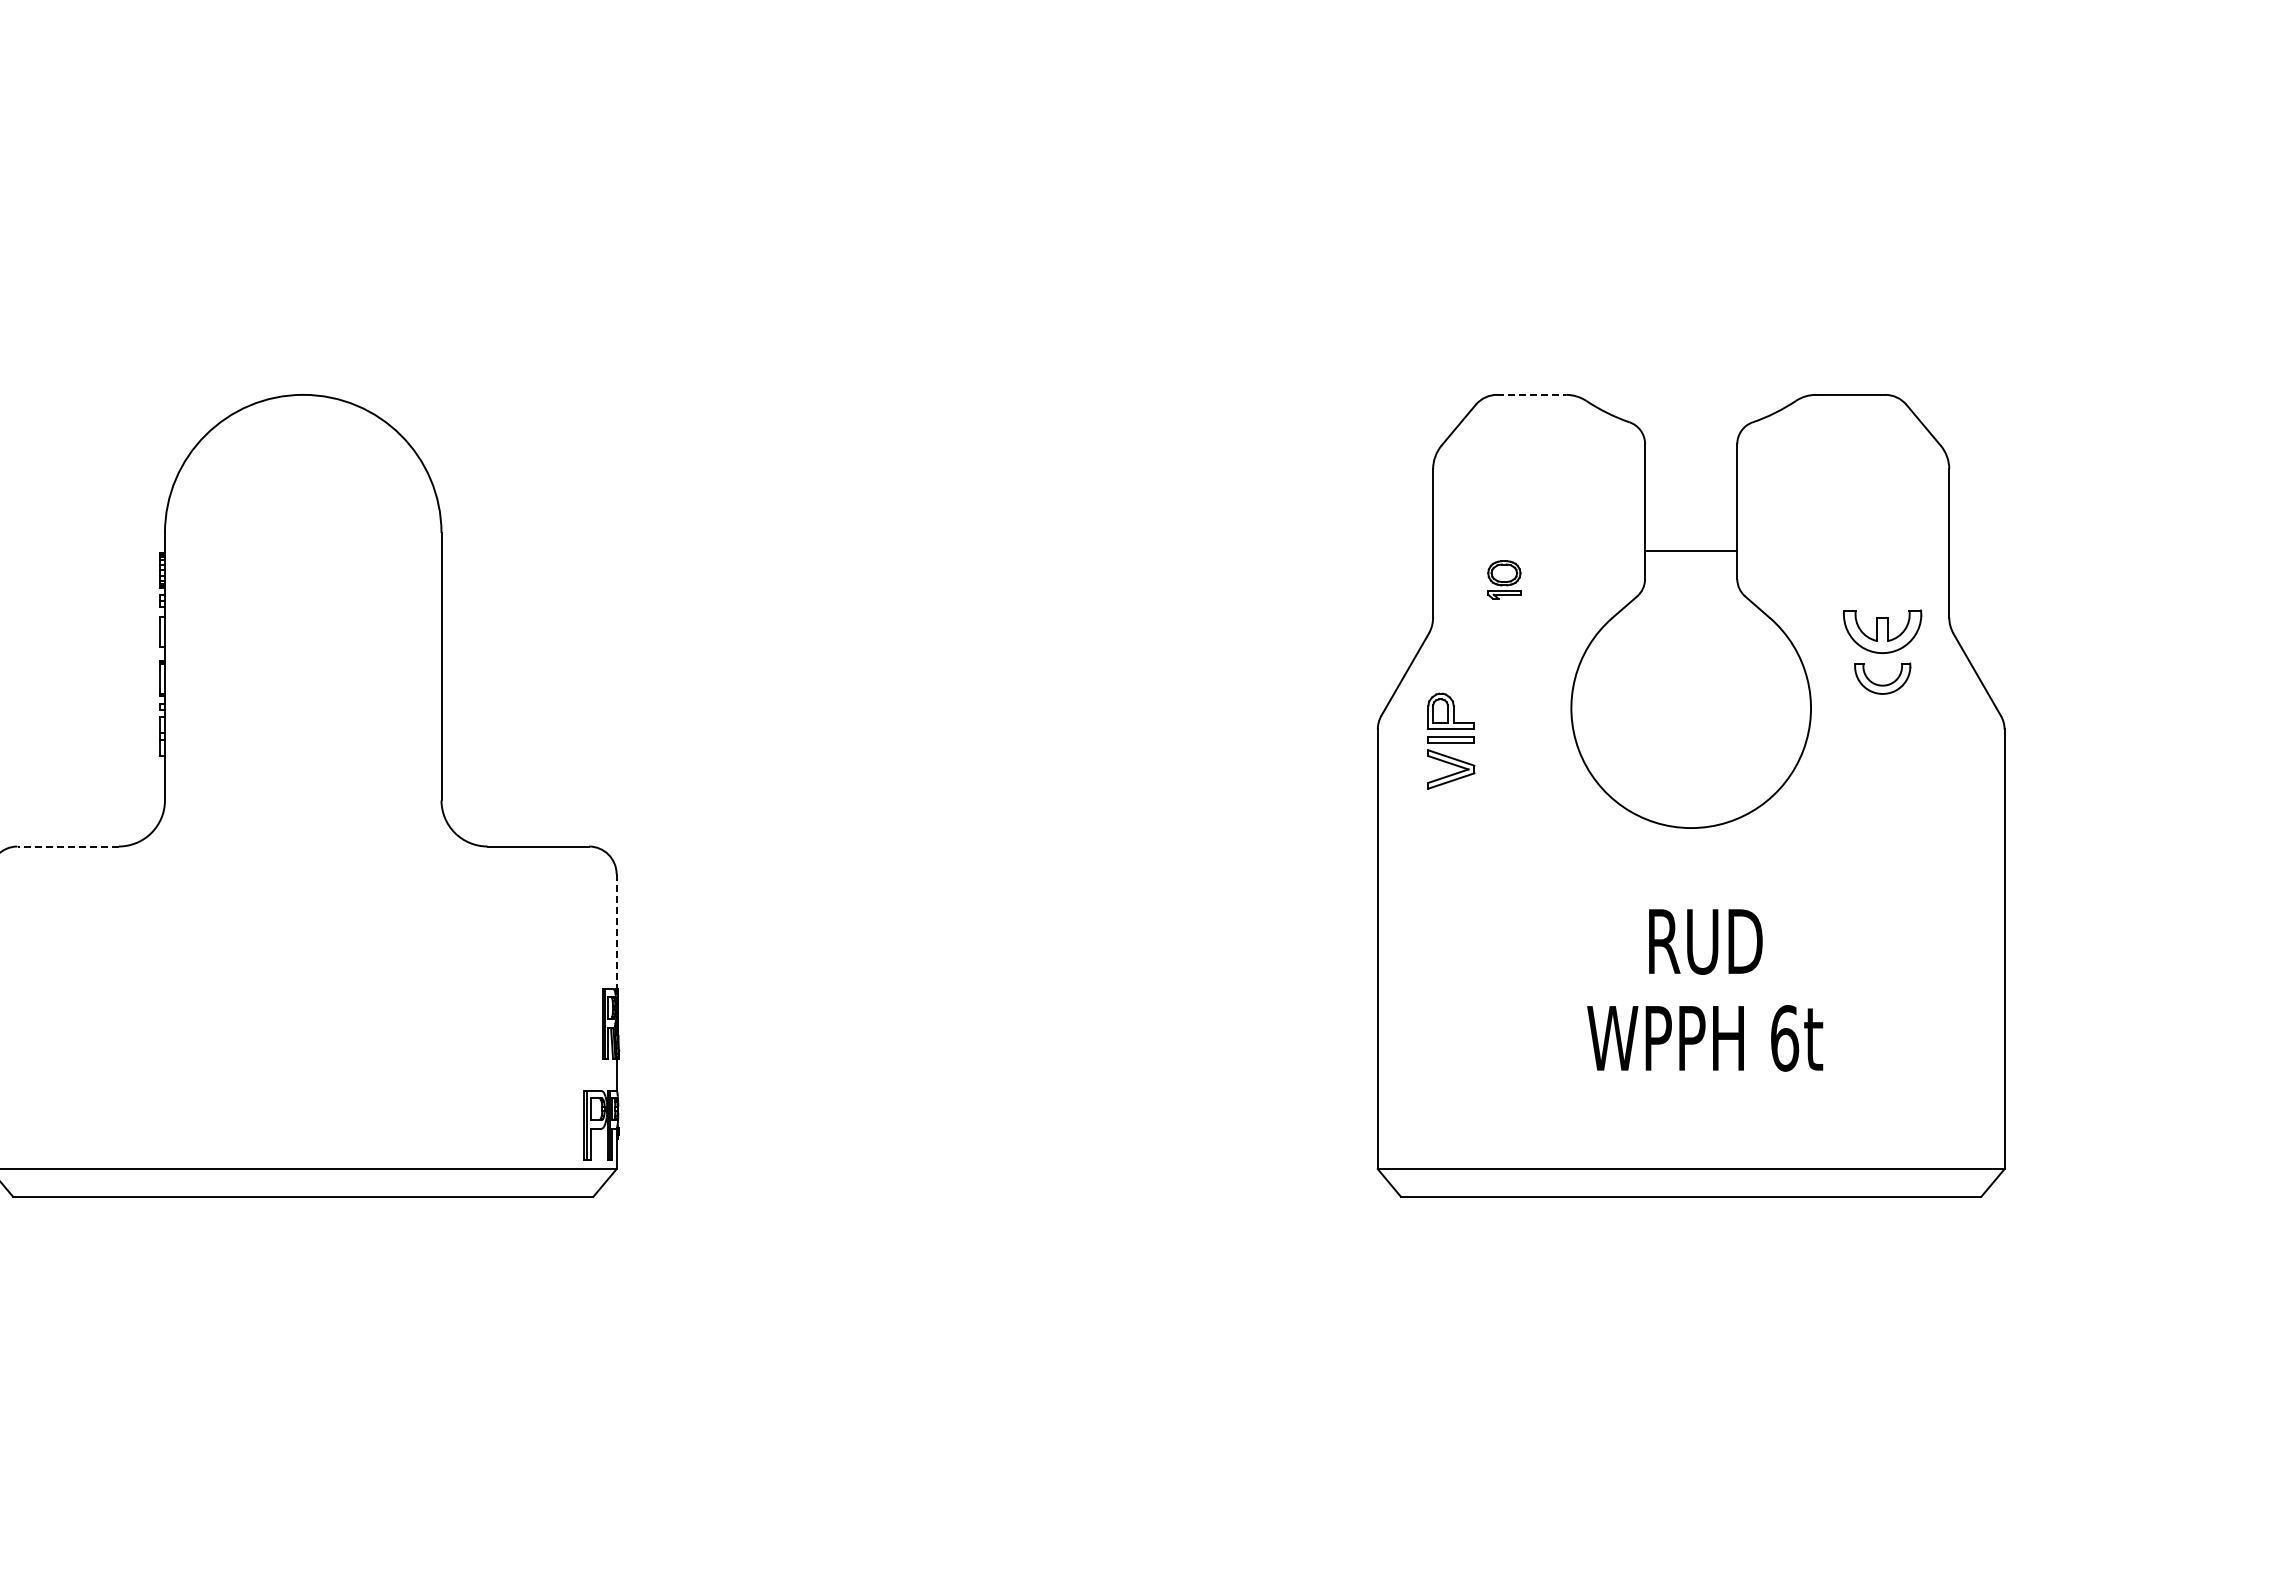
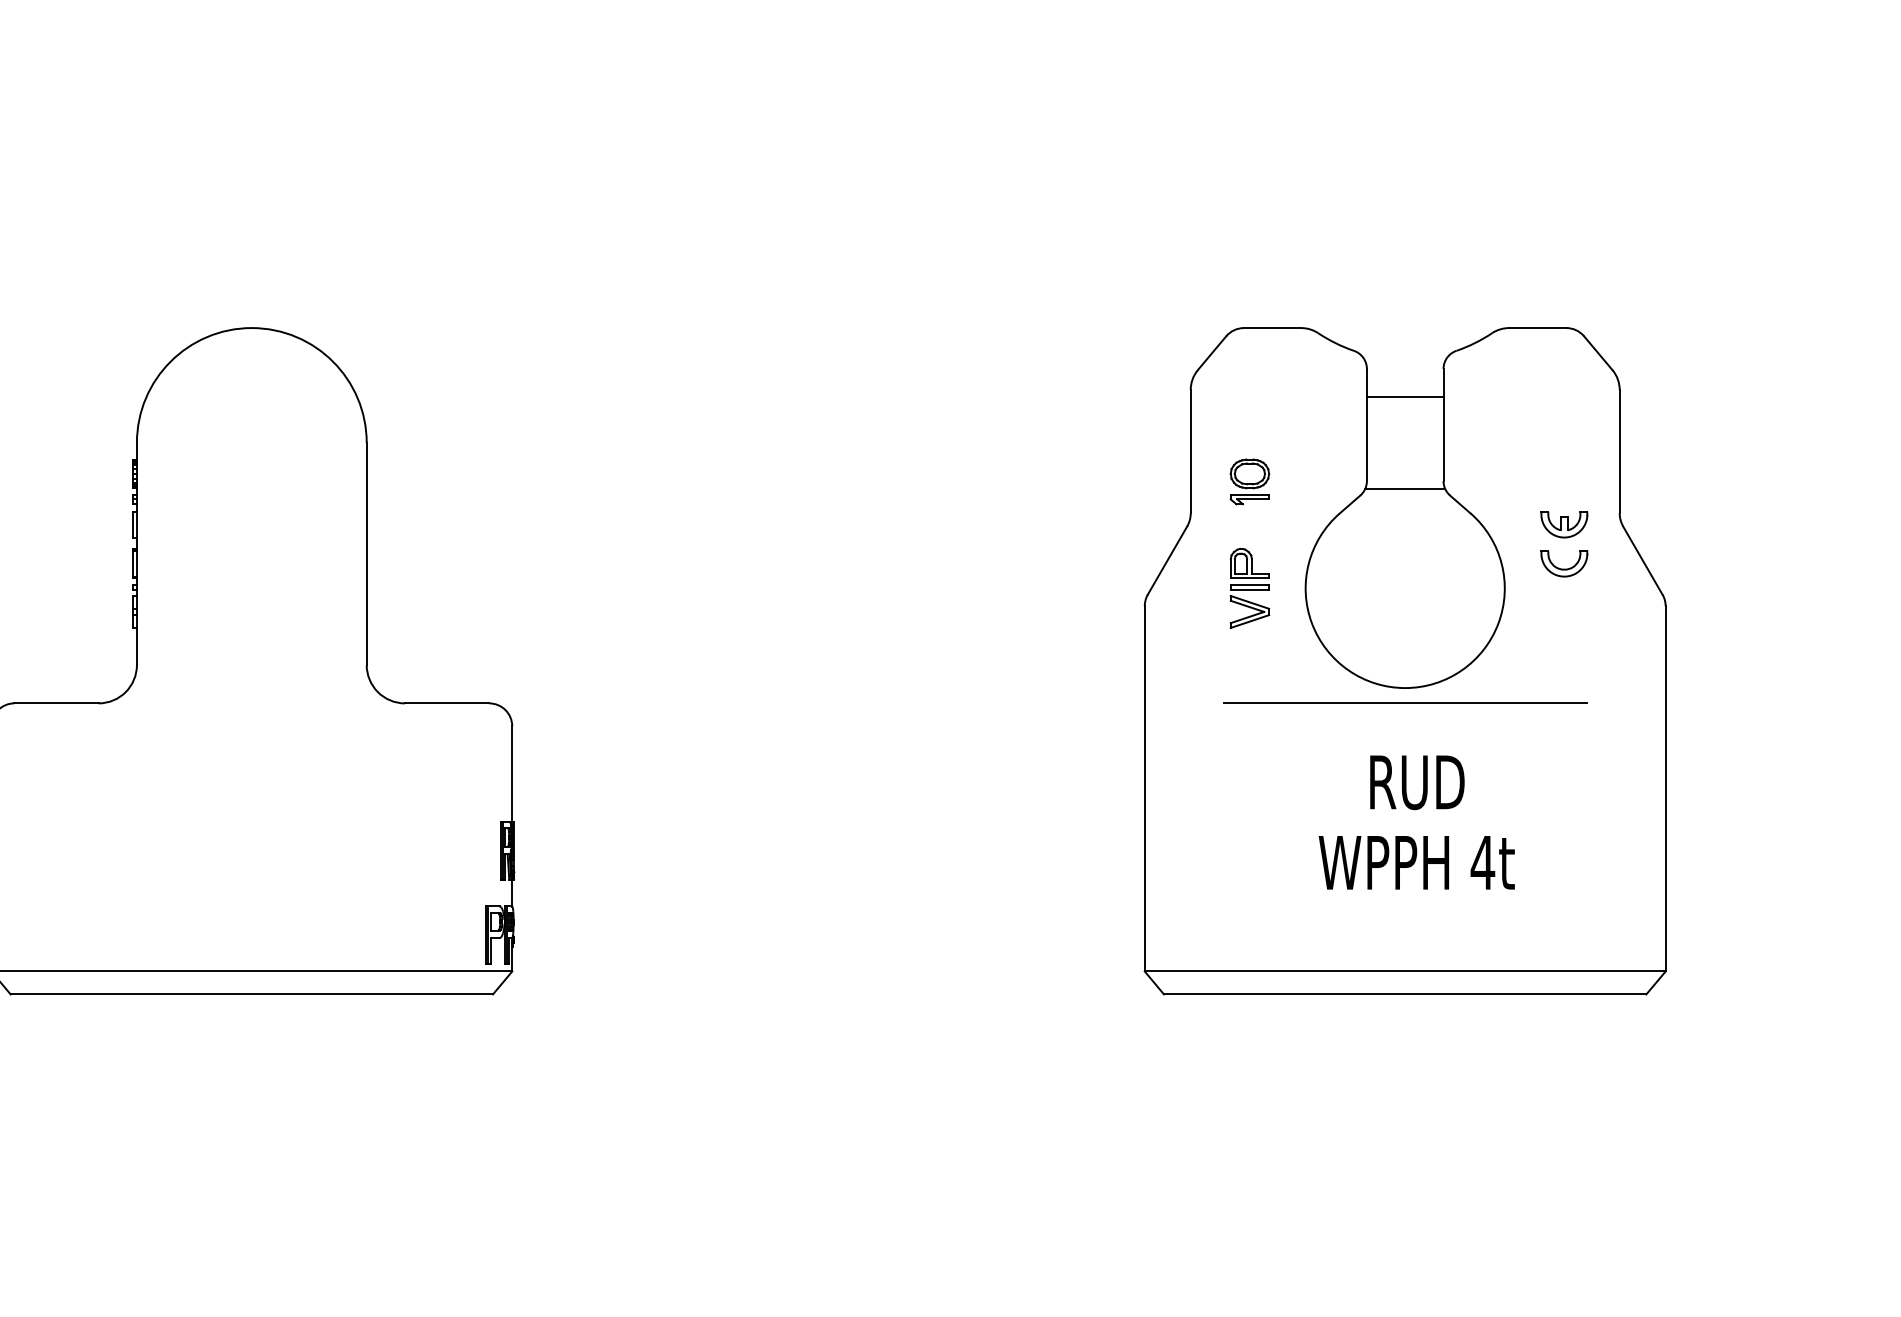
line: (1531, 394) -> (1272, 327), dashed -> solid
line: (1691, 550) -> (1405, 396), moved
part: (1504, 579) -> (1250, 481), size x1.43
line: (1691, 588) -> (1405, 488), added
part: (1882, 631) -> (1564, 524), size x0.71
part: (1451, 740) -> (1250, 587), moved
line: (68, 846) -> (56, 703), dashed -> solid
line: (1690, 846) -> (1404, 703), added
line: (616, 931) -> (512, 774), dashed -> solid
text: (1784, 1038) -> (1482, 862), 6t -> 4t

